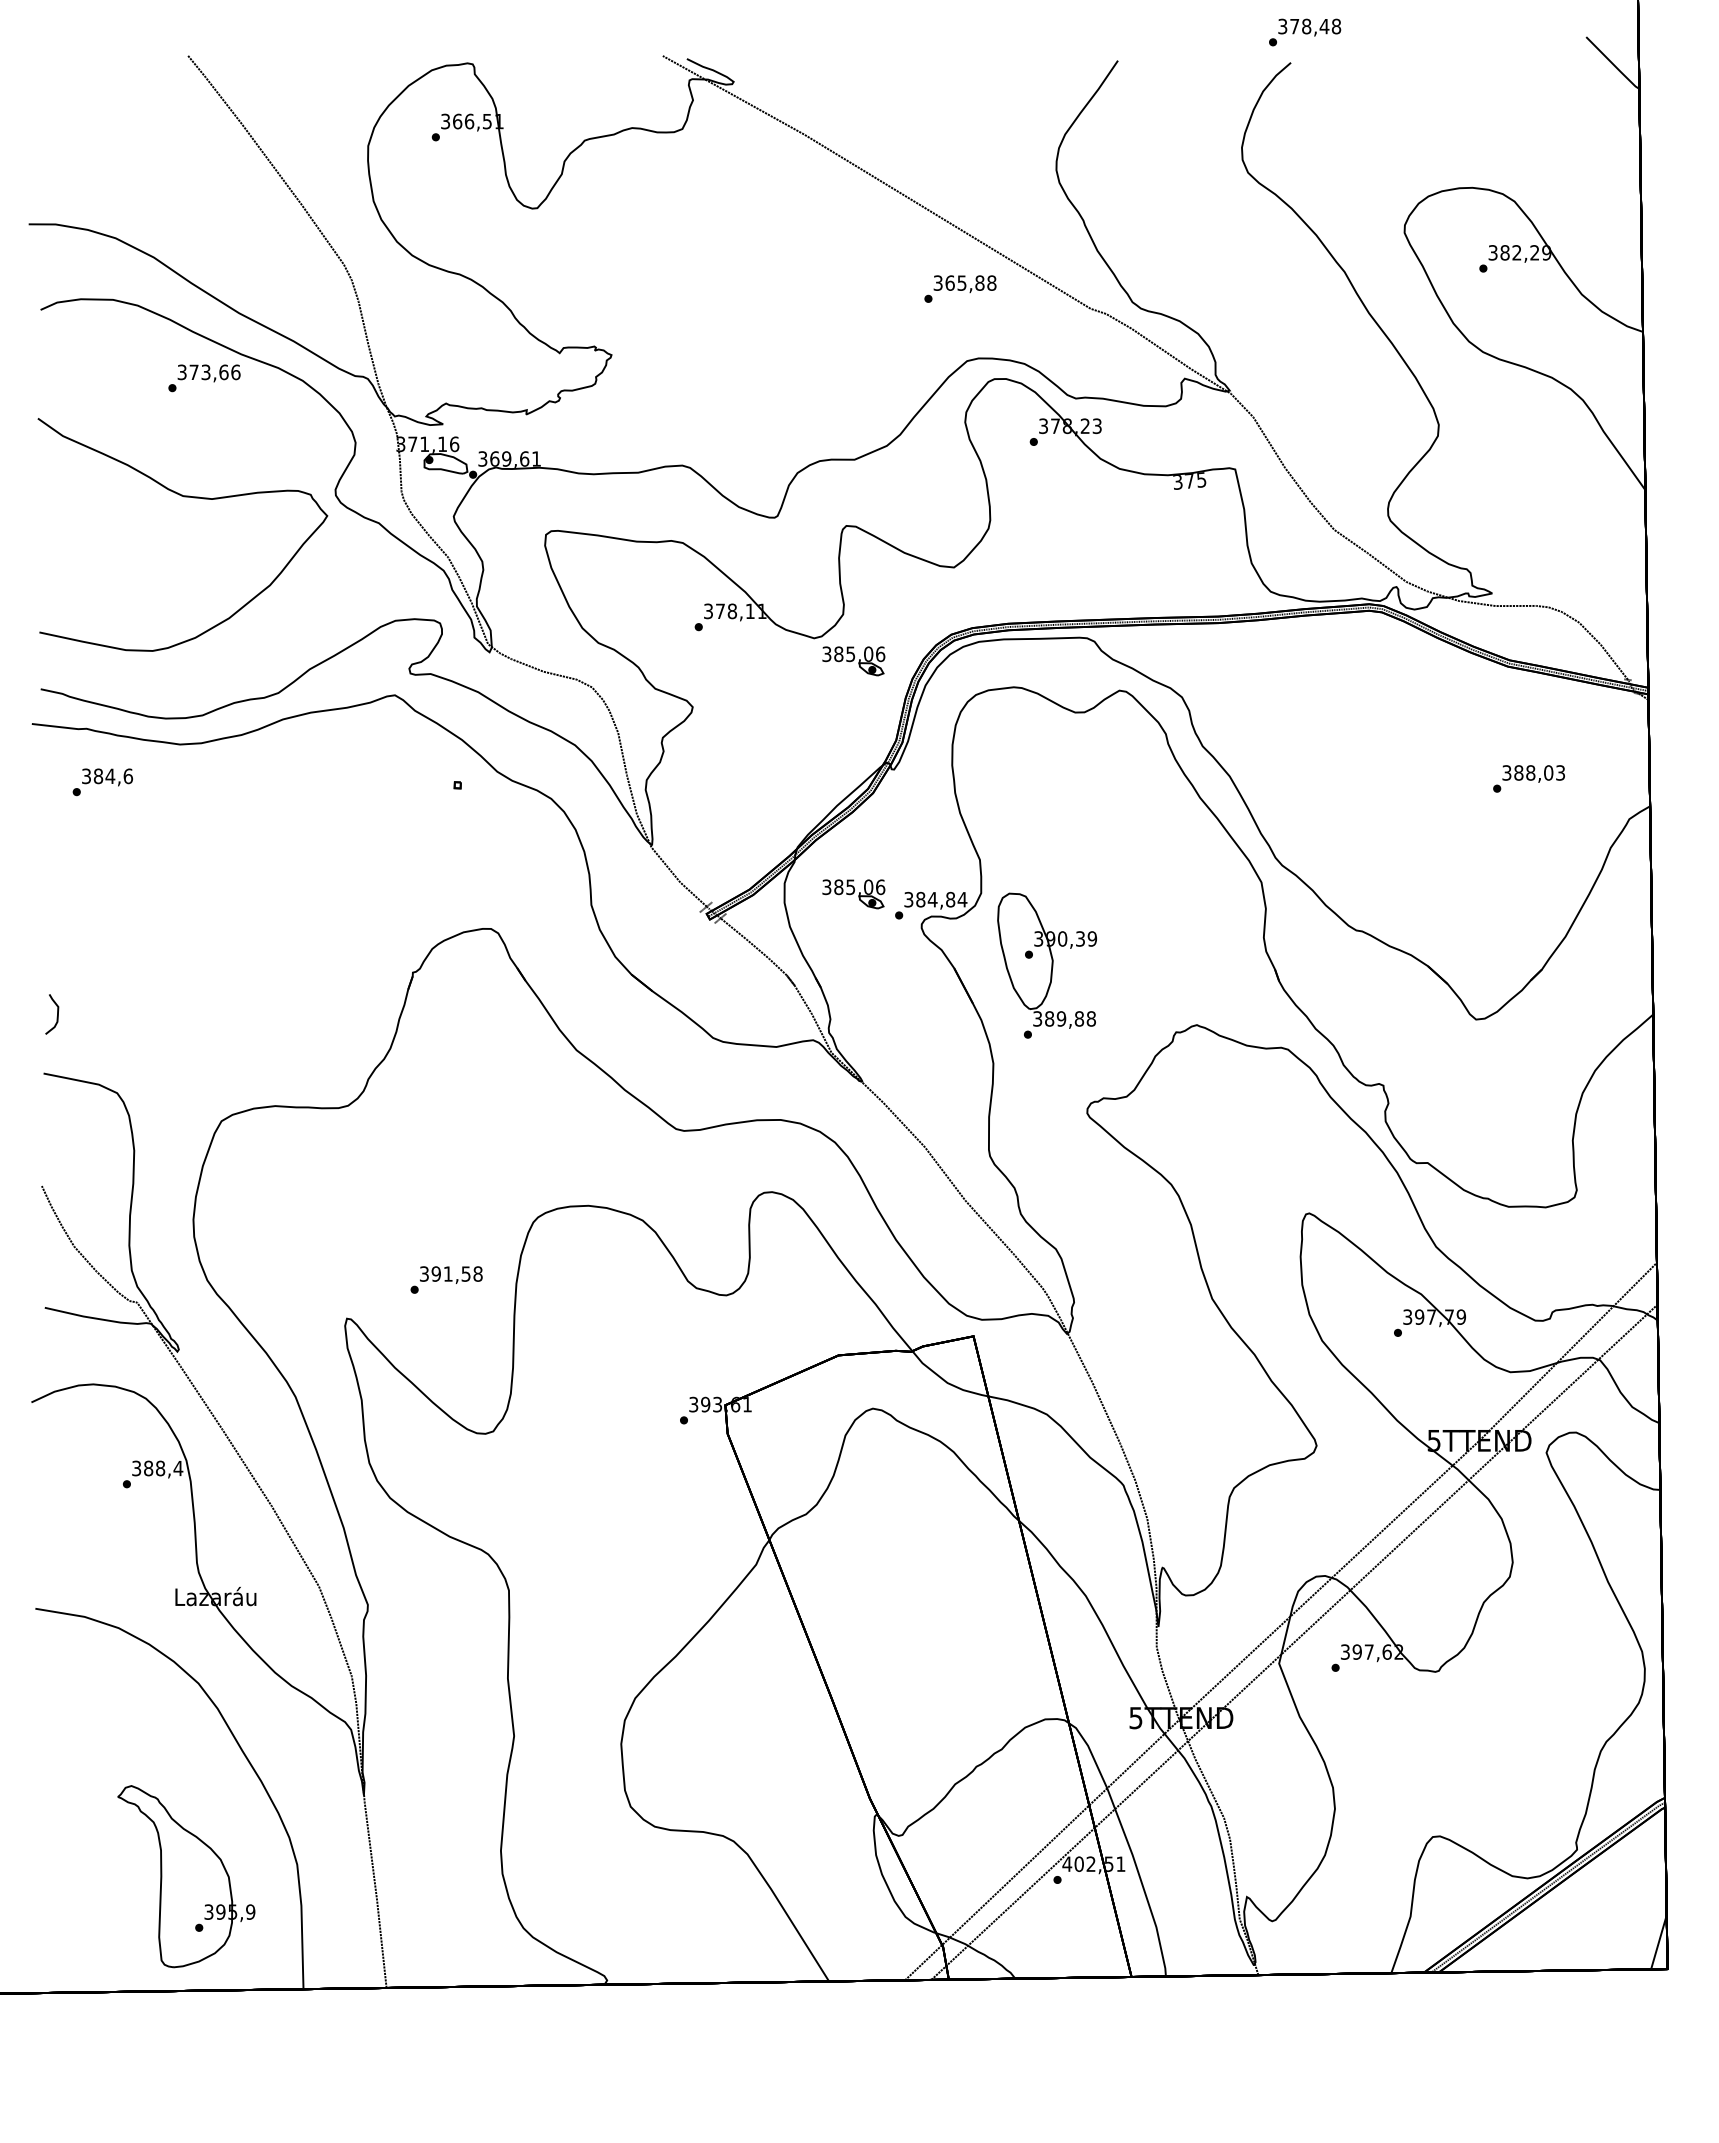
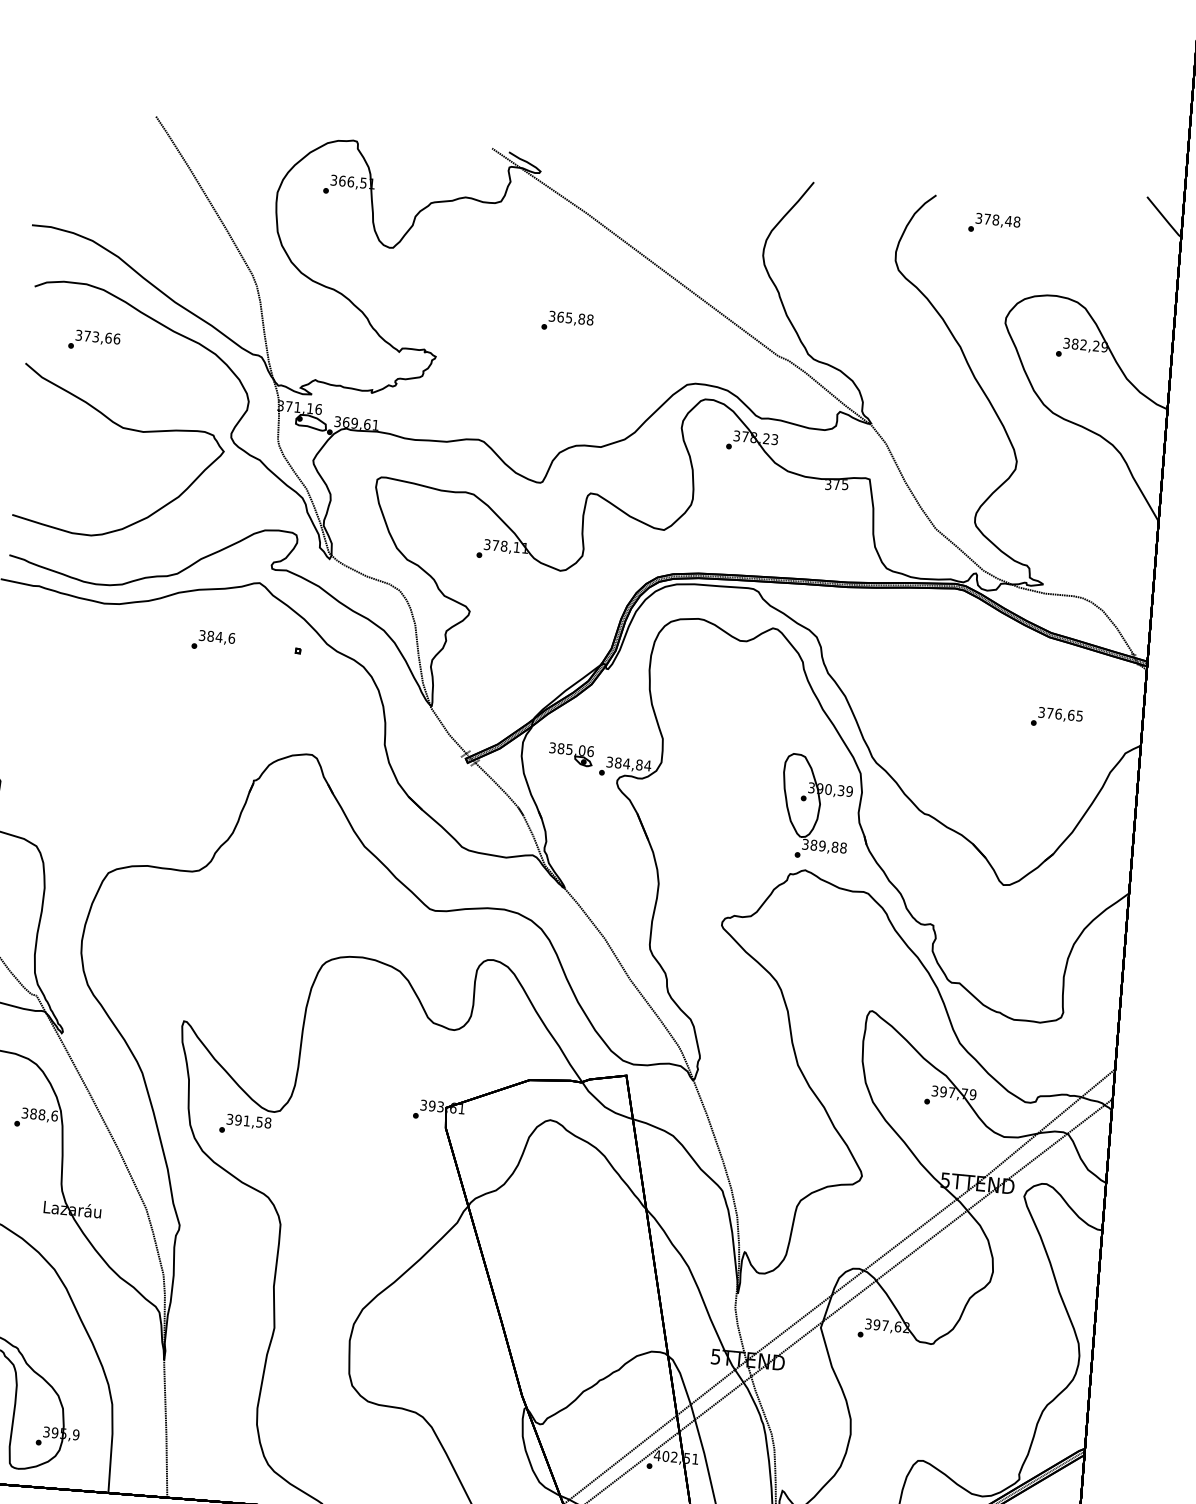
text: (1305, 32) -> (994, 224), moved
text: (960, 288) -> (567, 321), moved
text: (204, 378) -> (94, 341), moved
part: (853, 661) -> (586, 589), removed
text: (1539, 772) -> (1064, 714), 388,03 -> 376,65
text: (102, 782) -> (213, 641), moved
part: (1046, 965) -> (815, 807), moved
text: (446, 1279) -> (245, 1124), moved
text: (178, 1468) -> (54, 1116), 388,4 -> 388,6

